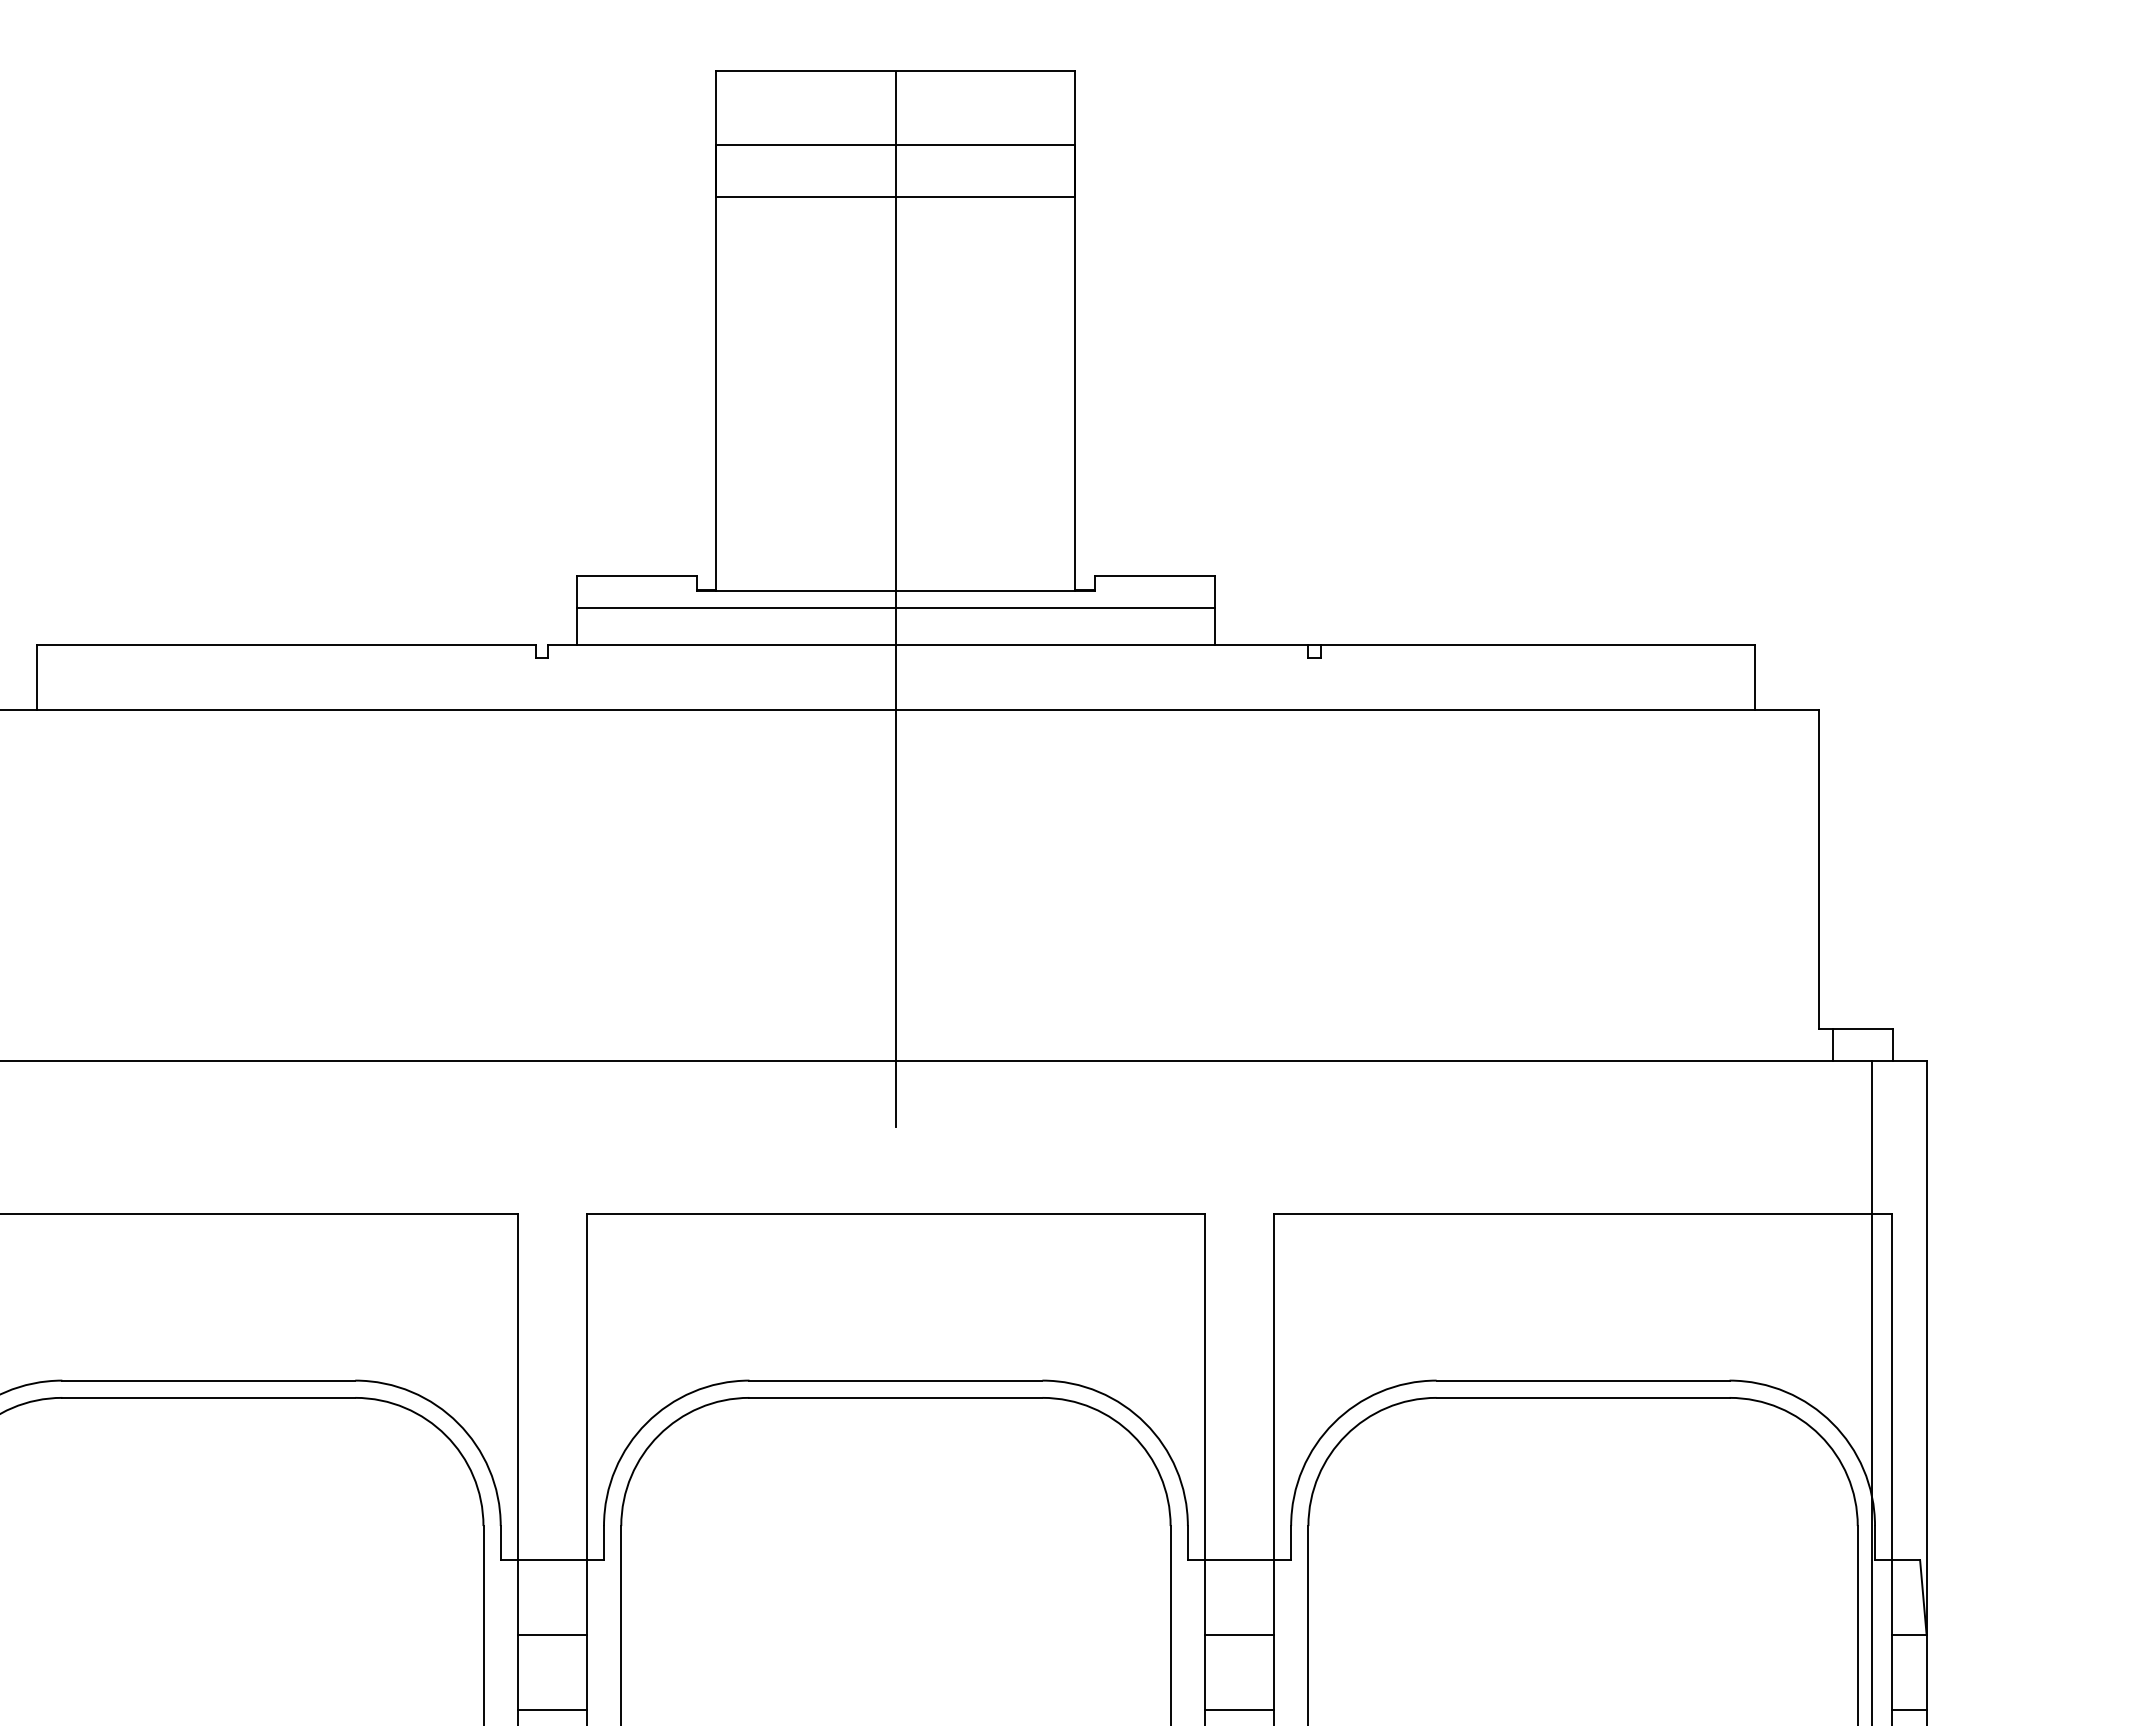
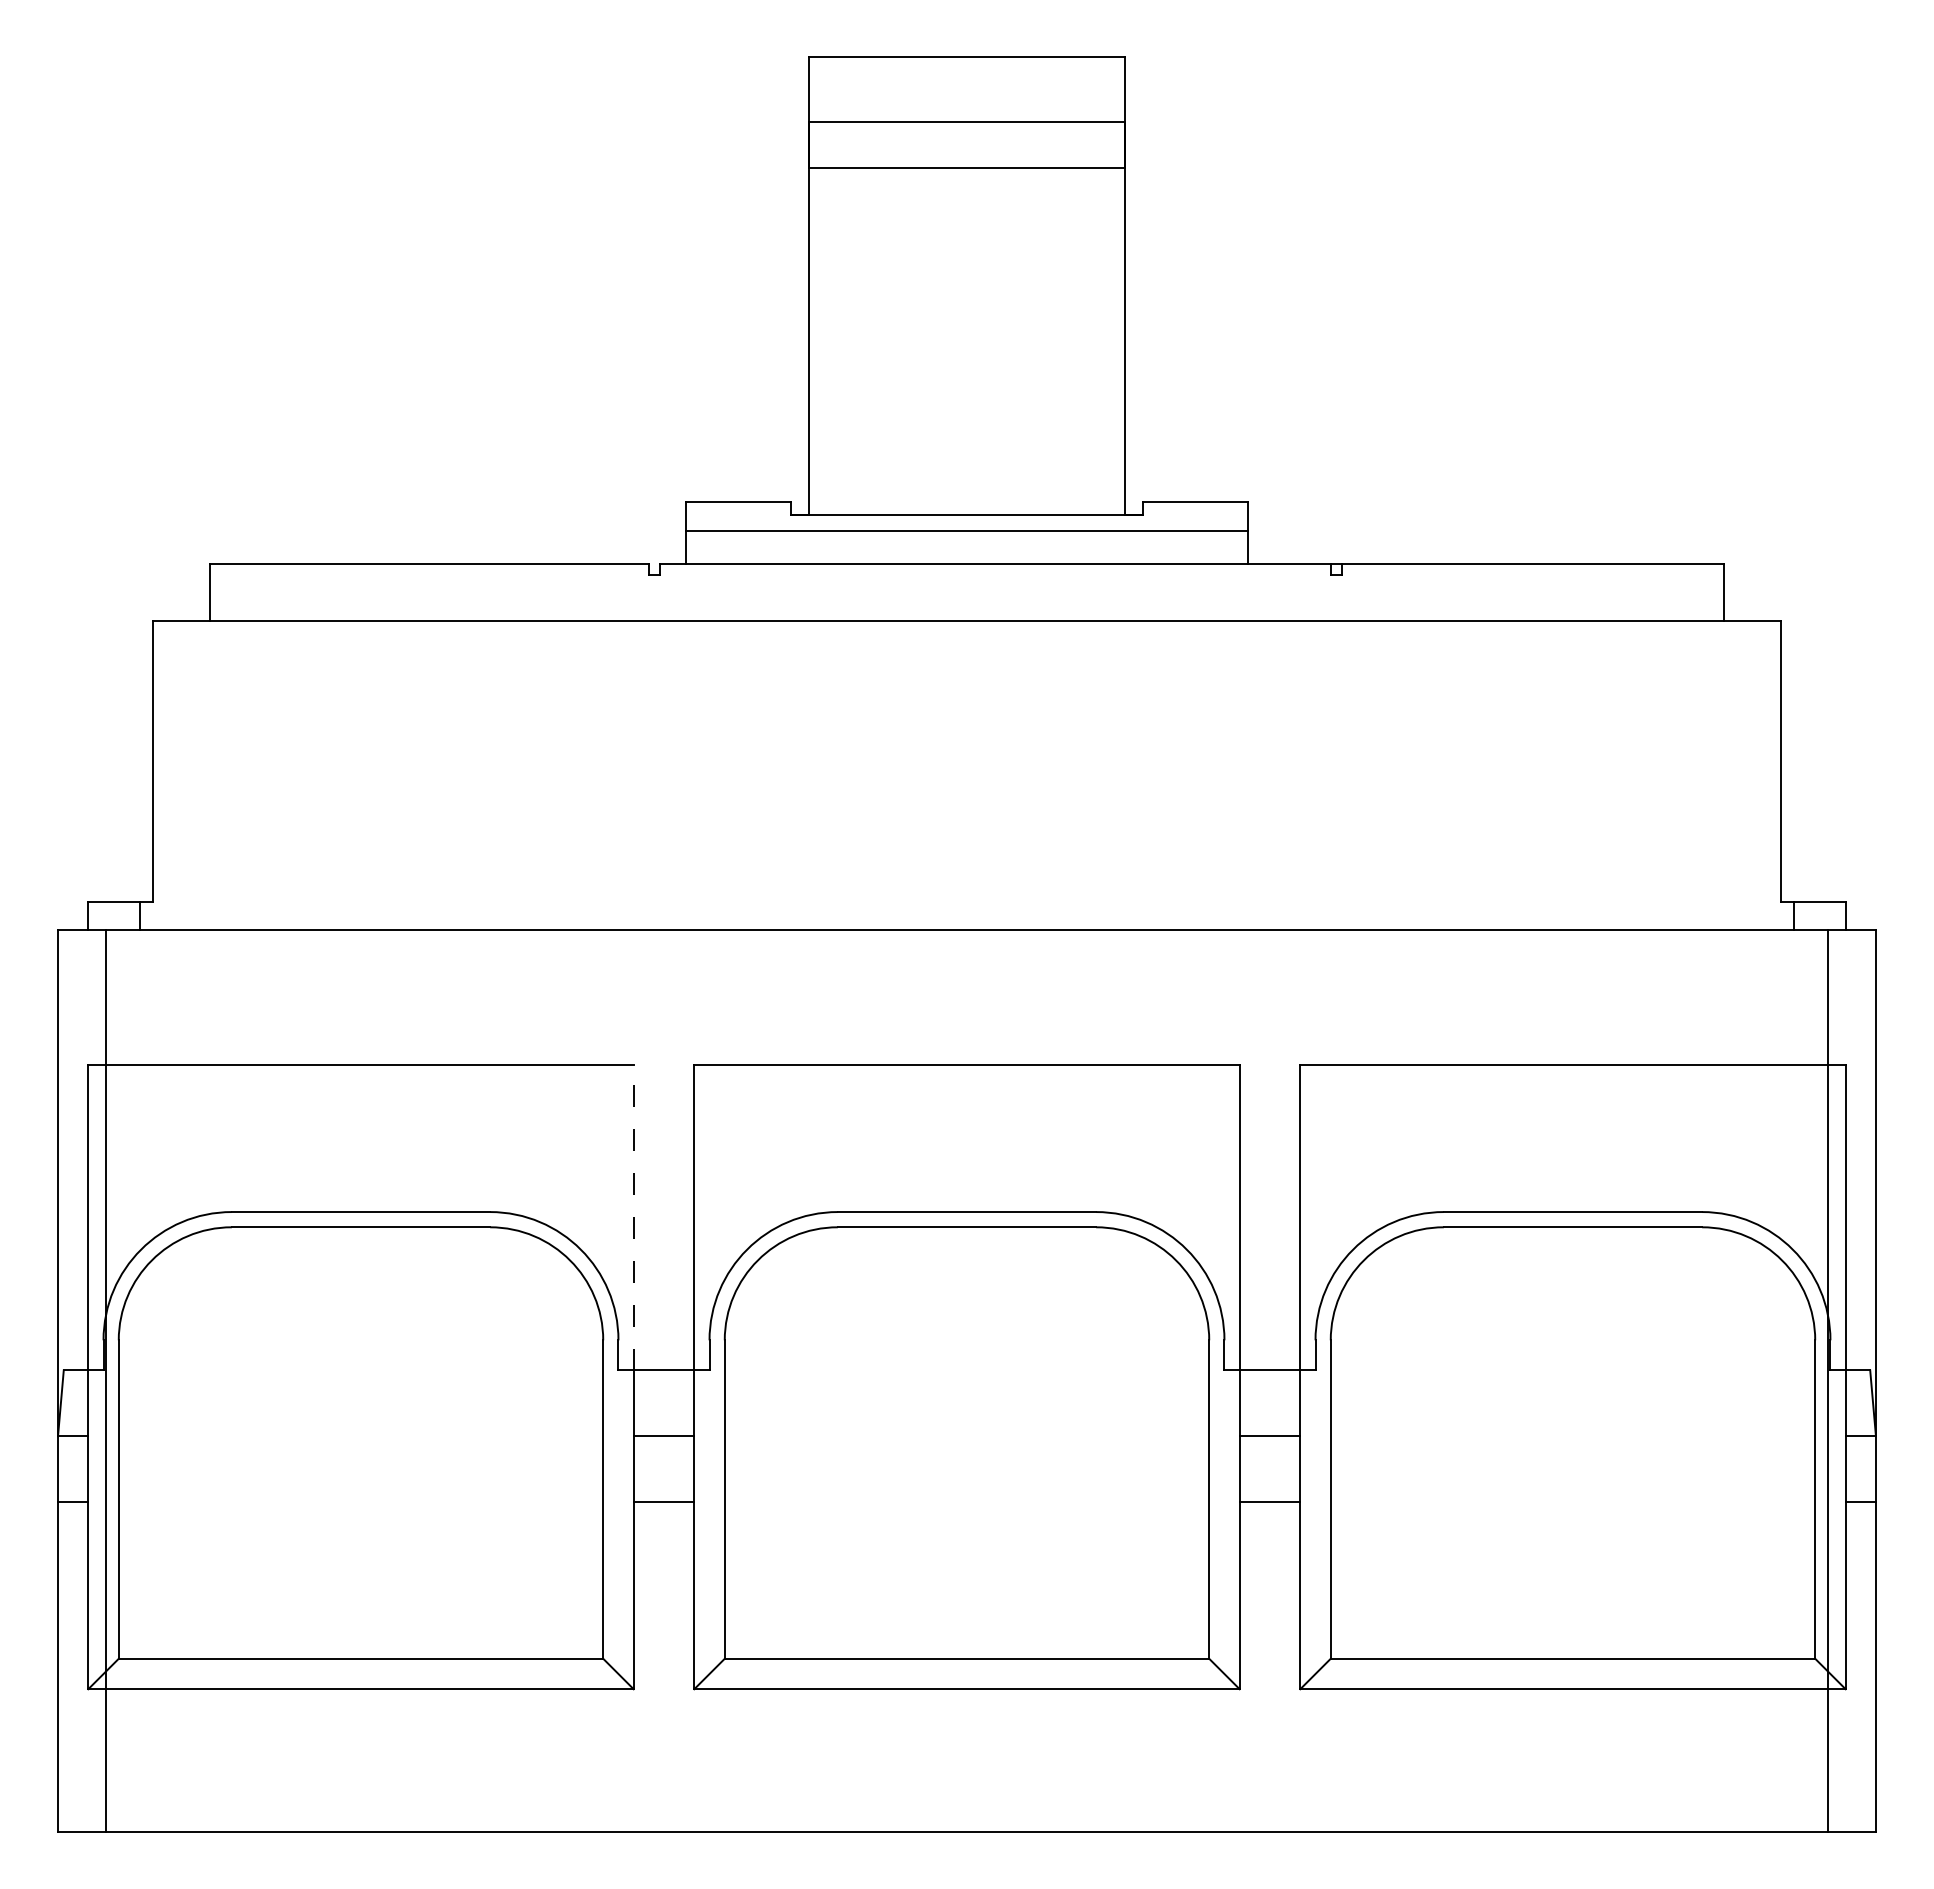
line: (895, 598) -> (966, 522), removed
line: (517, 1386) -> (633, 1217), solid -> dashed

